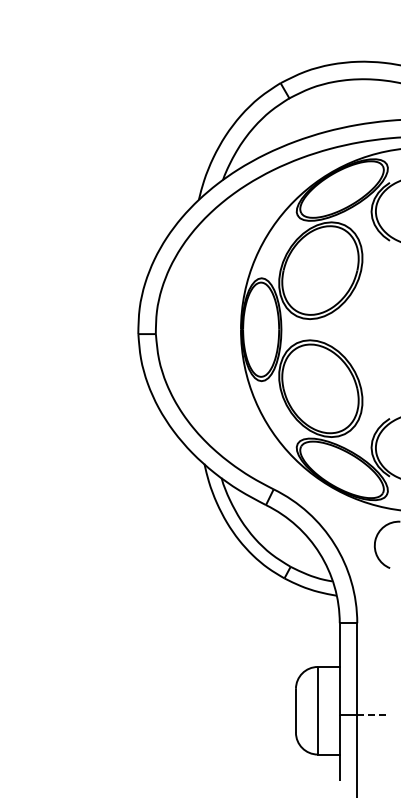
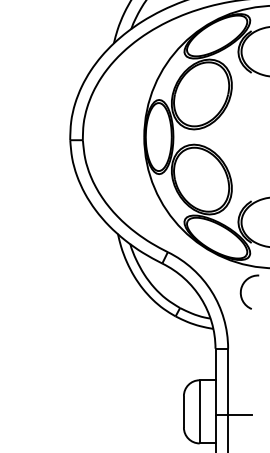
line: (374, 715) -> (240, 415), dashed -> solid

